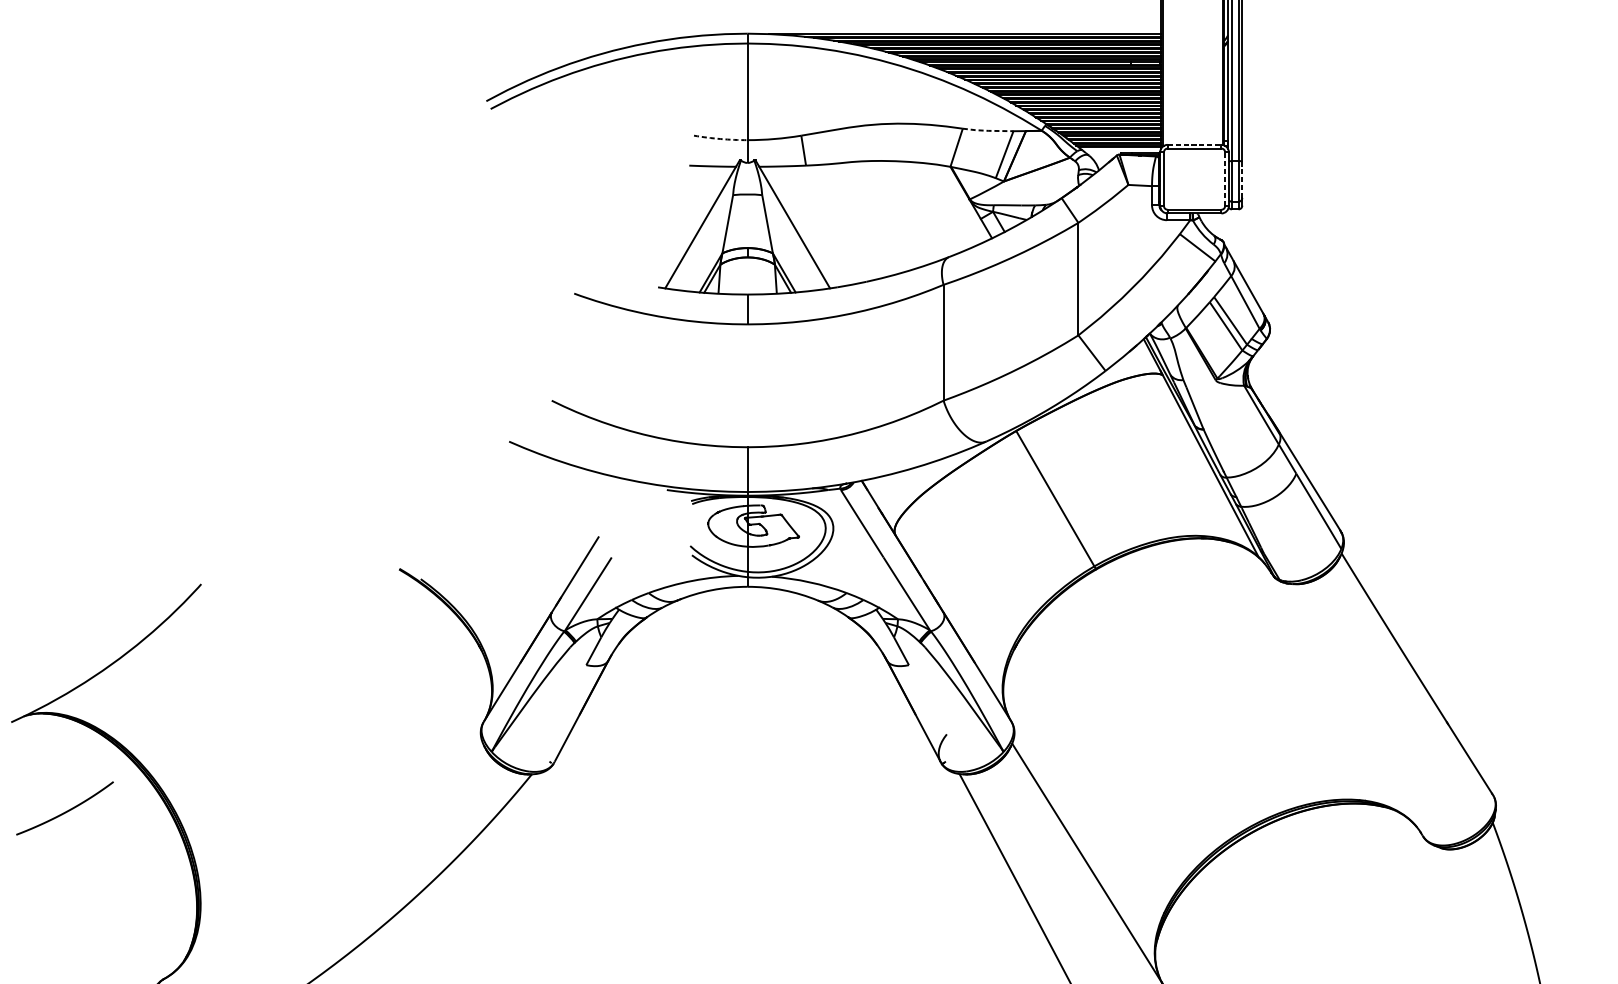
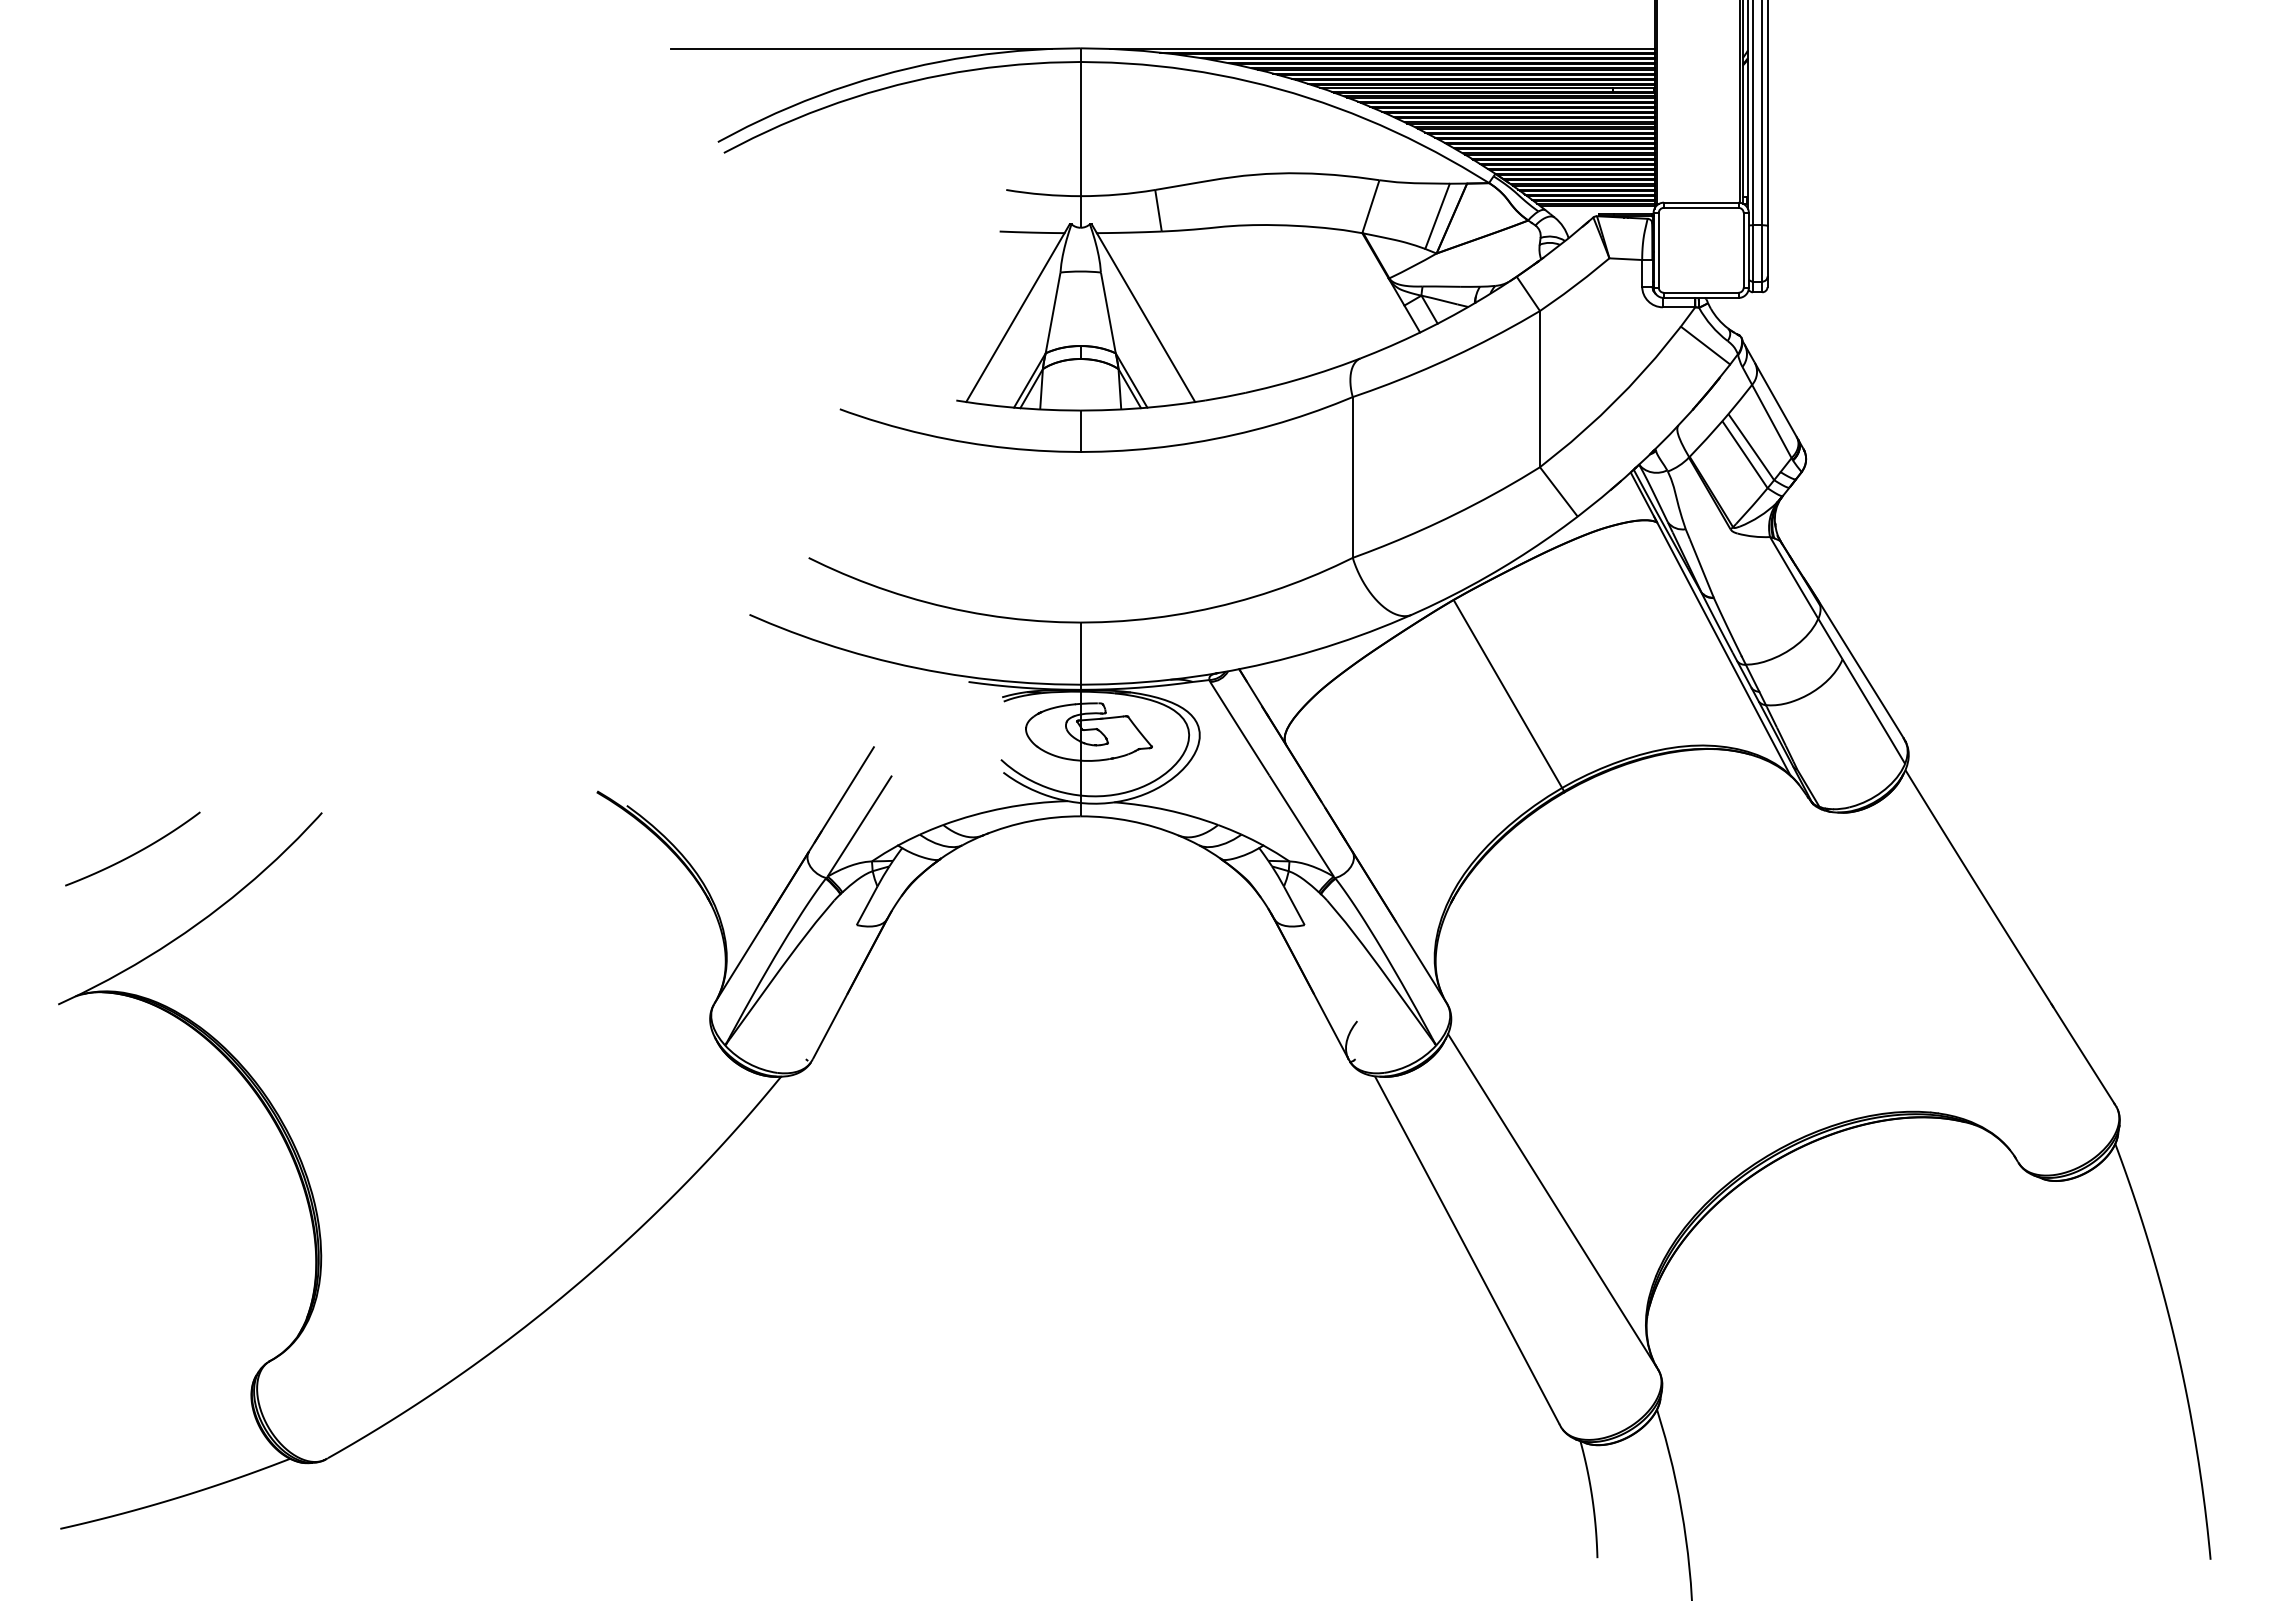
line: (589, 33) -> (861, 48), added
line: (988, 131) -> (1414, 183), dashed -> solid
arc: (720, 138) -> (1043, 194), dashed -> solid
line: (1194, 144) -> (1701, 202), dashed -> solid
line: (1224, 178) -> (1743, 249), dashed -> solid
line: (1242, 180) -> (1767, 251), dashed -> solid
curve: (66, 810) -> (135, 852), moved

